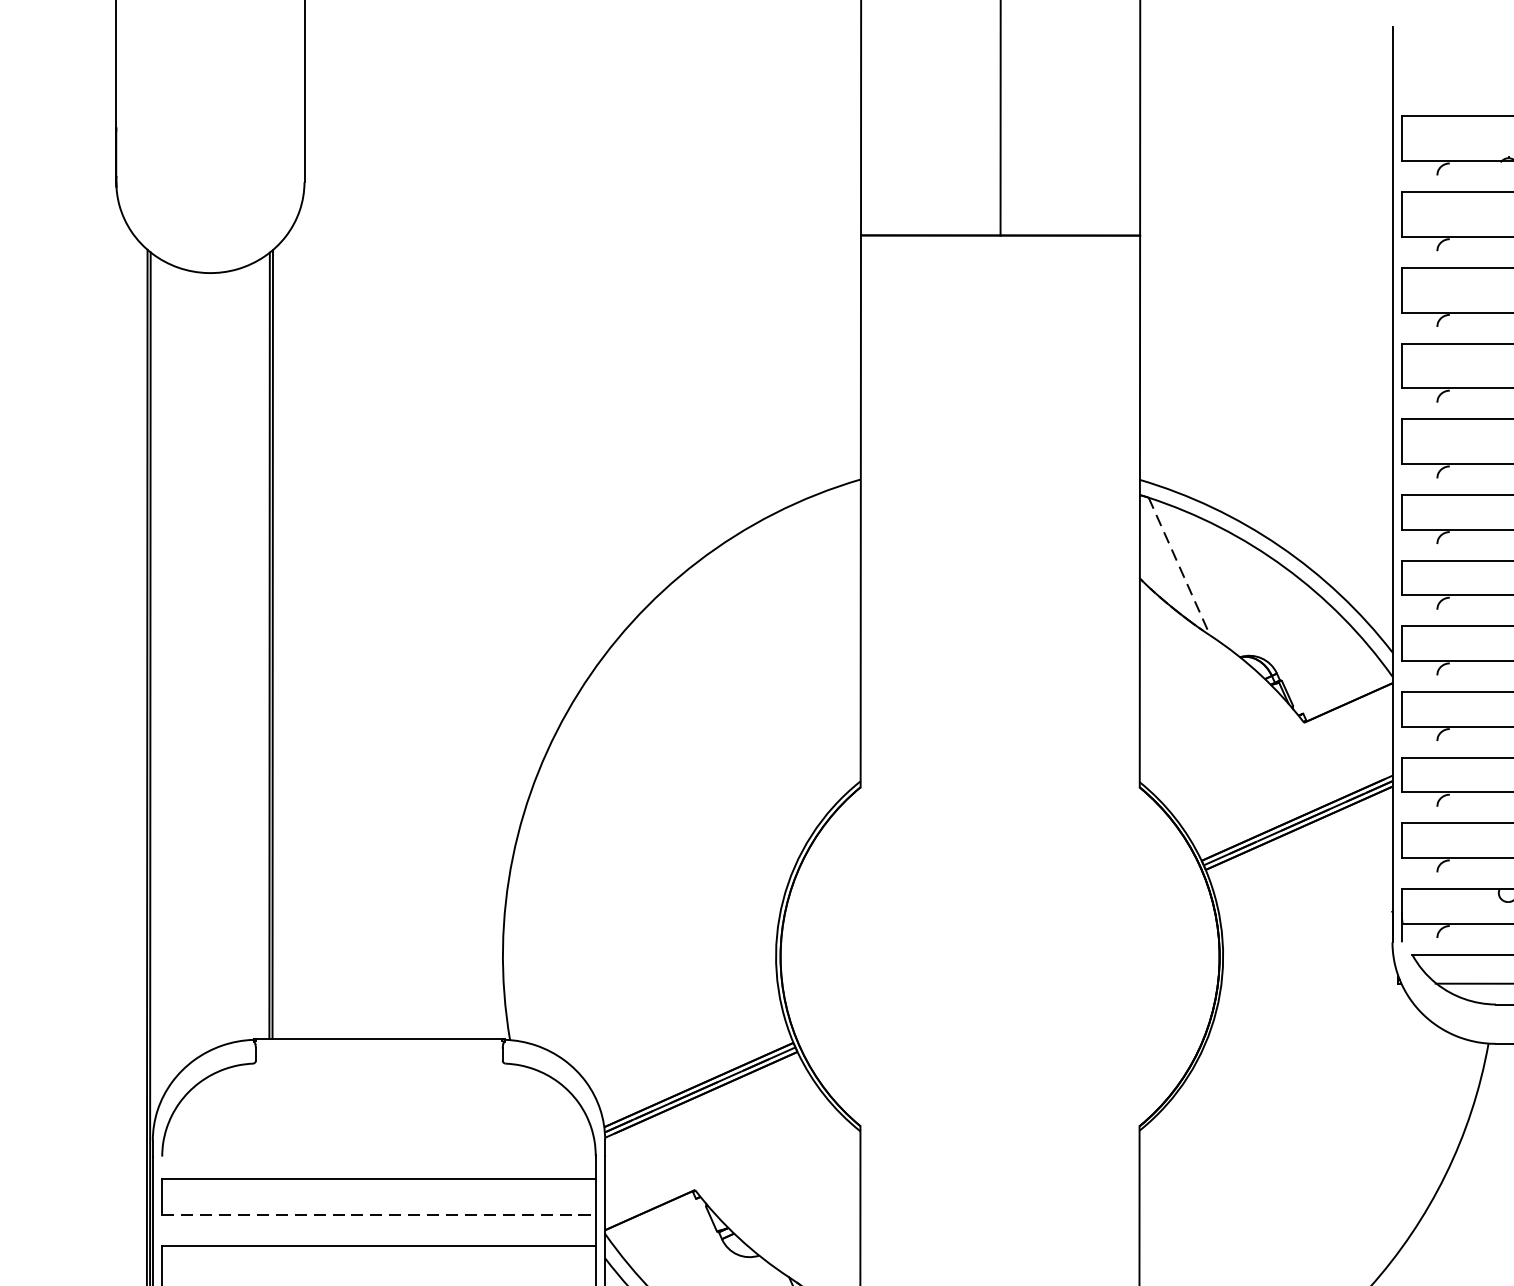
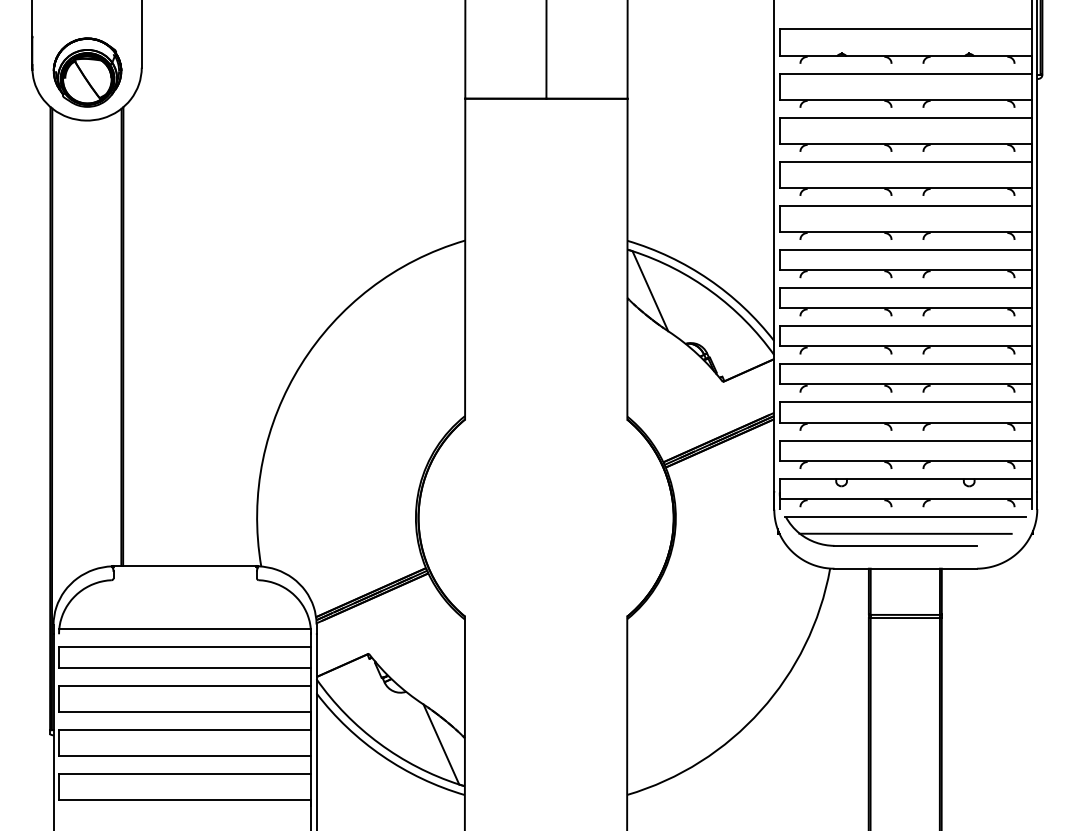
part: (211, 190) -> (87, 72), added
line: (1179, 567) -> (650, 291), dashed -> solid
line: (378, 1148) -> (184, 629), added
line: (379, 1215) -> (185, 668), dashed -> solid

